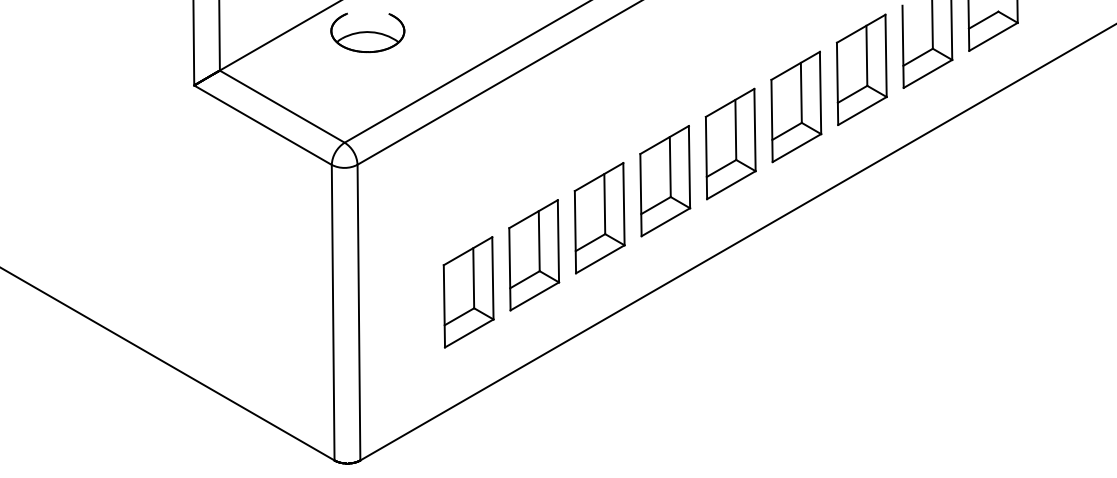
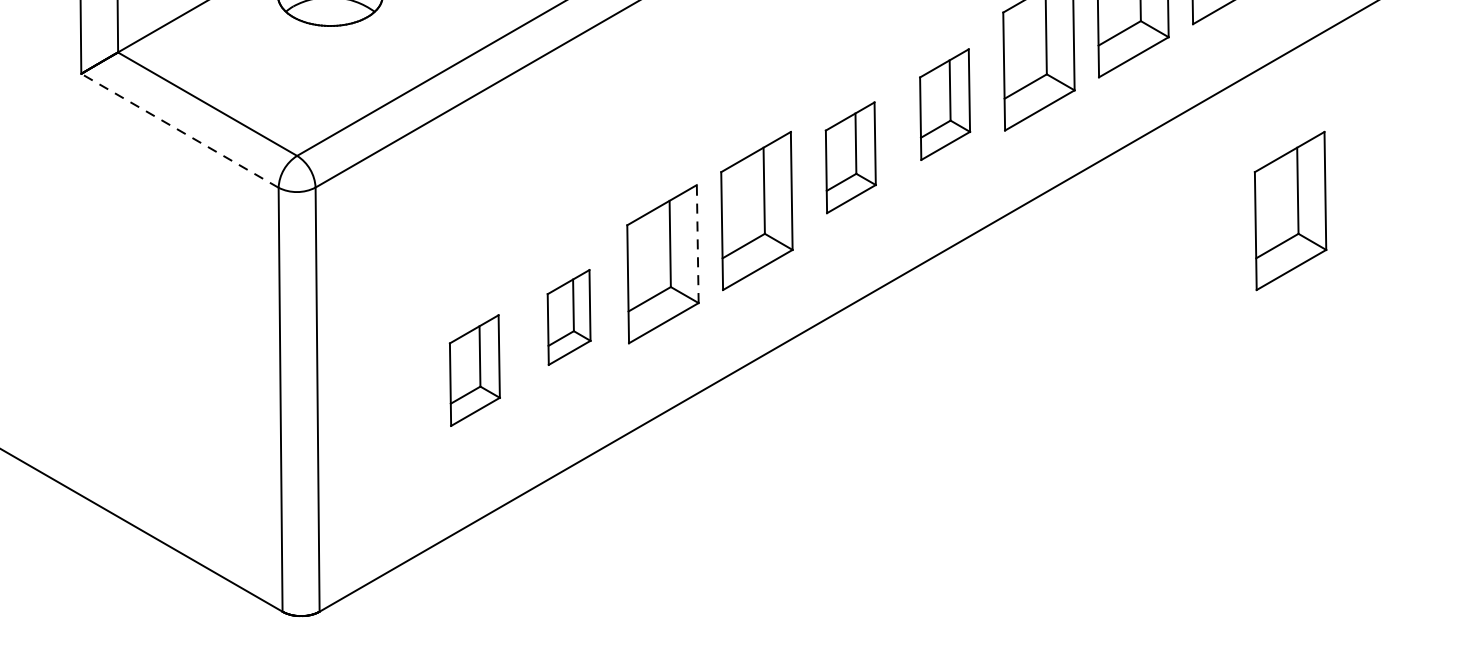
part: (796, 106) -> (945, 103), size x0.7
line: (262, 124) -> (179, 129), solid -> dashed
part: (730, 143) -> (850, 157), size x0.7
part: (1037, 181) -> (1290, 211), added
line: (623, 203) -> (697, 243), solid -> dashed
part: (534, 255) -> (569, 317), size x0.6
part: (468, 292) -> (474, 370), size x0.7

